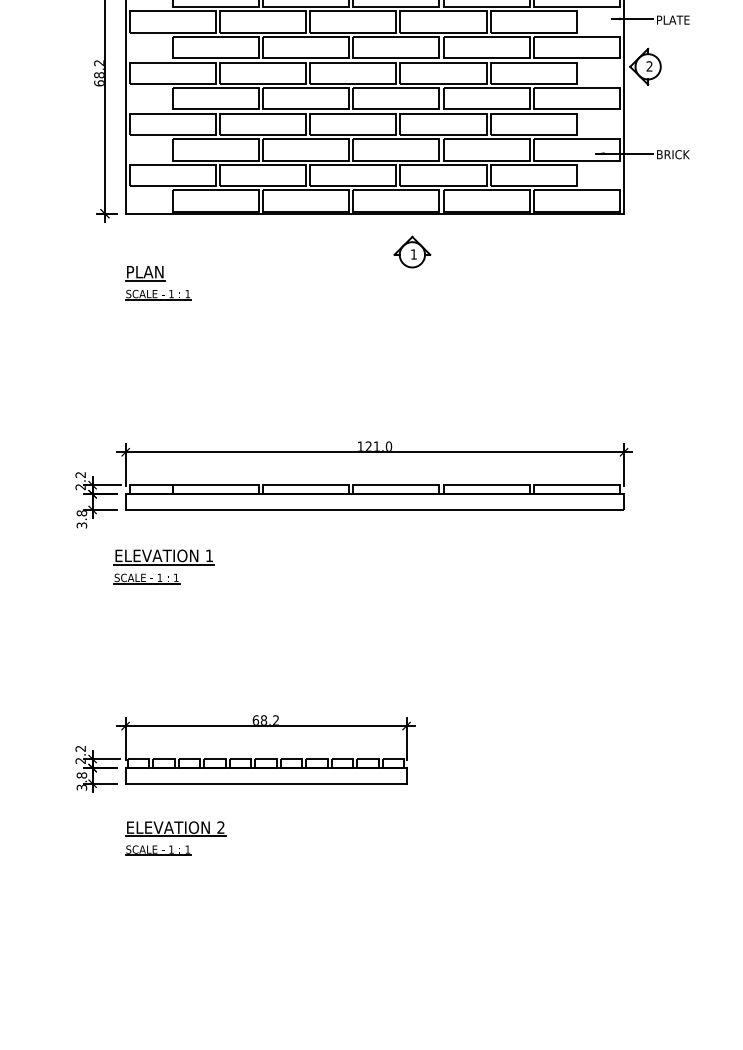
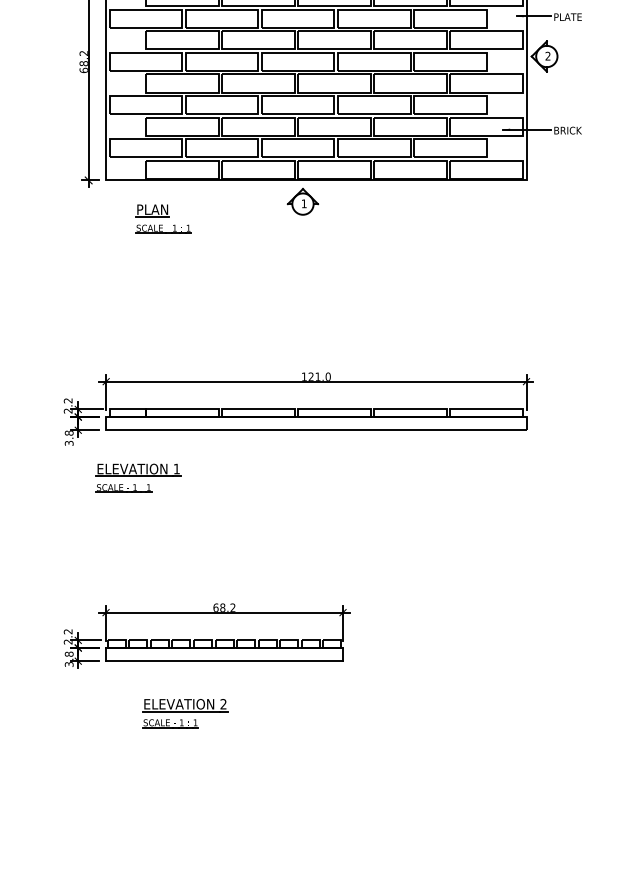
part: (411, 251) -> (302, 201), moved
part: (158, 282) -> (163, 218), moved
part: (175, 838) -> (185, 713), moved

